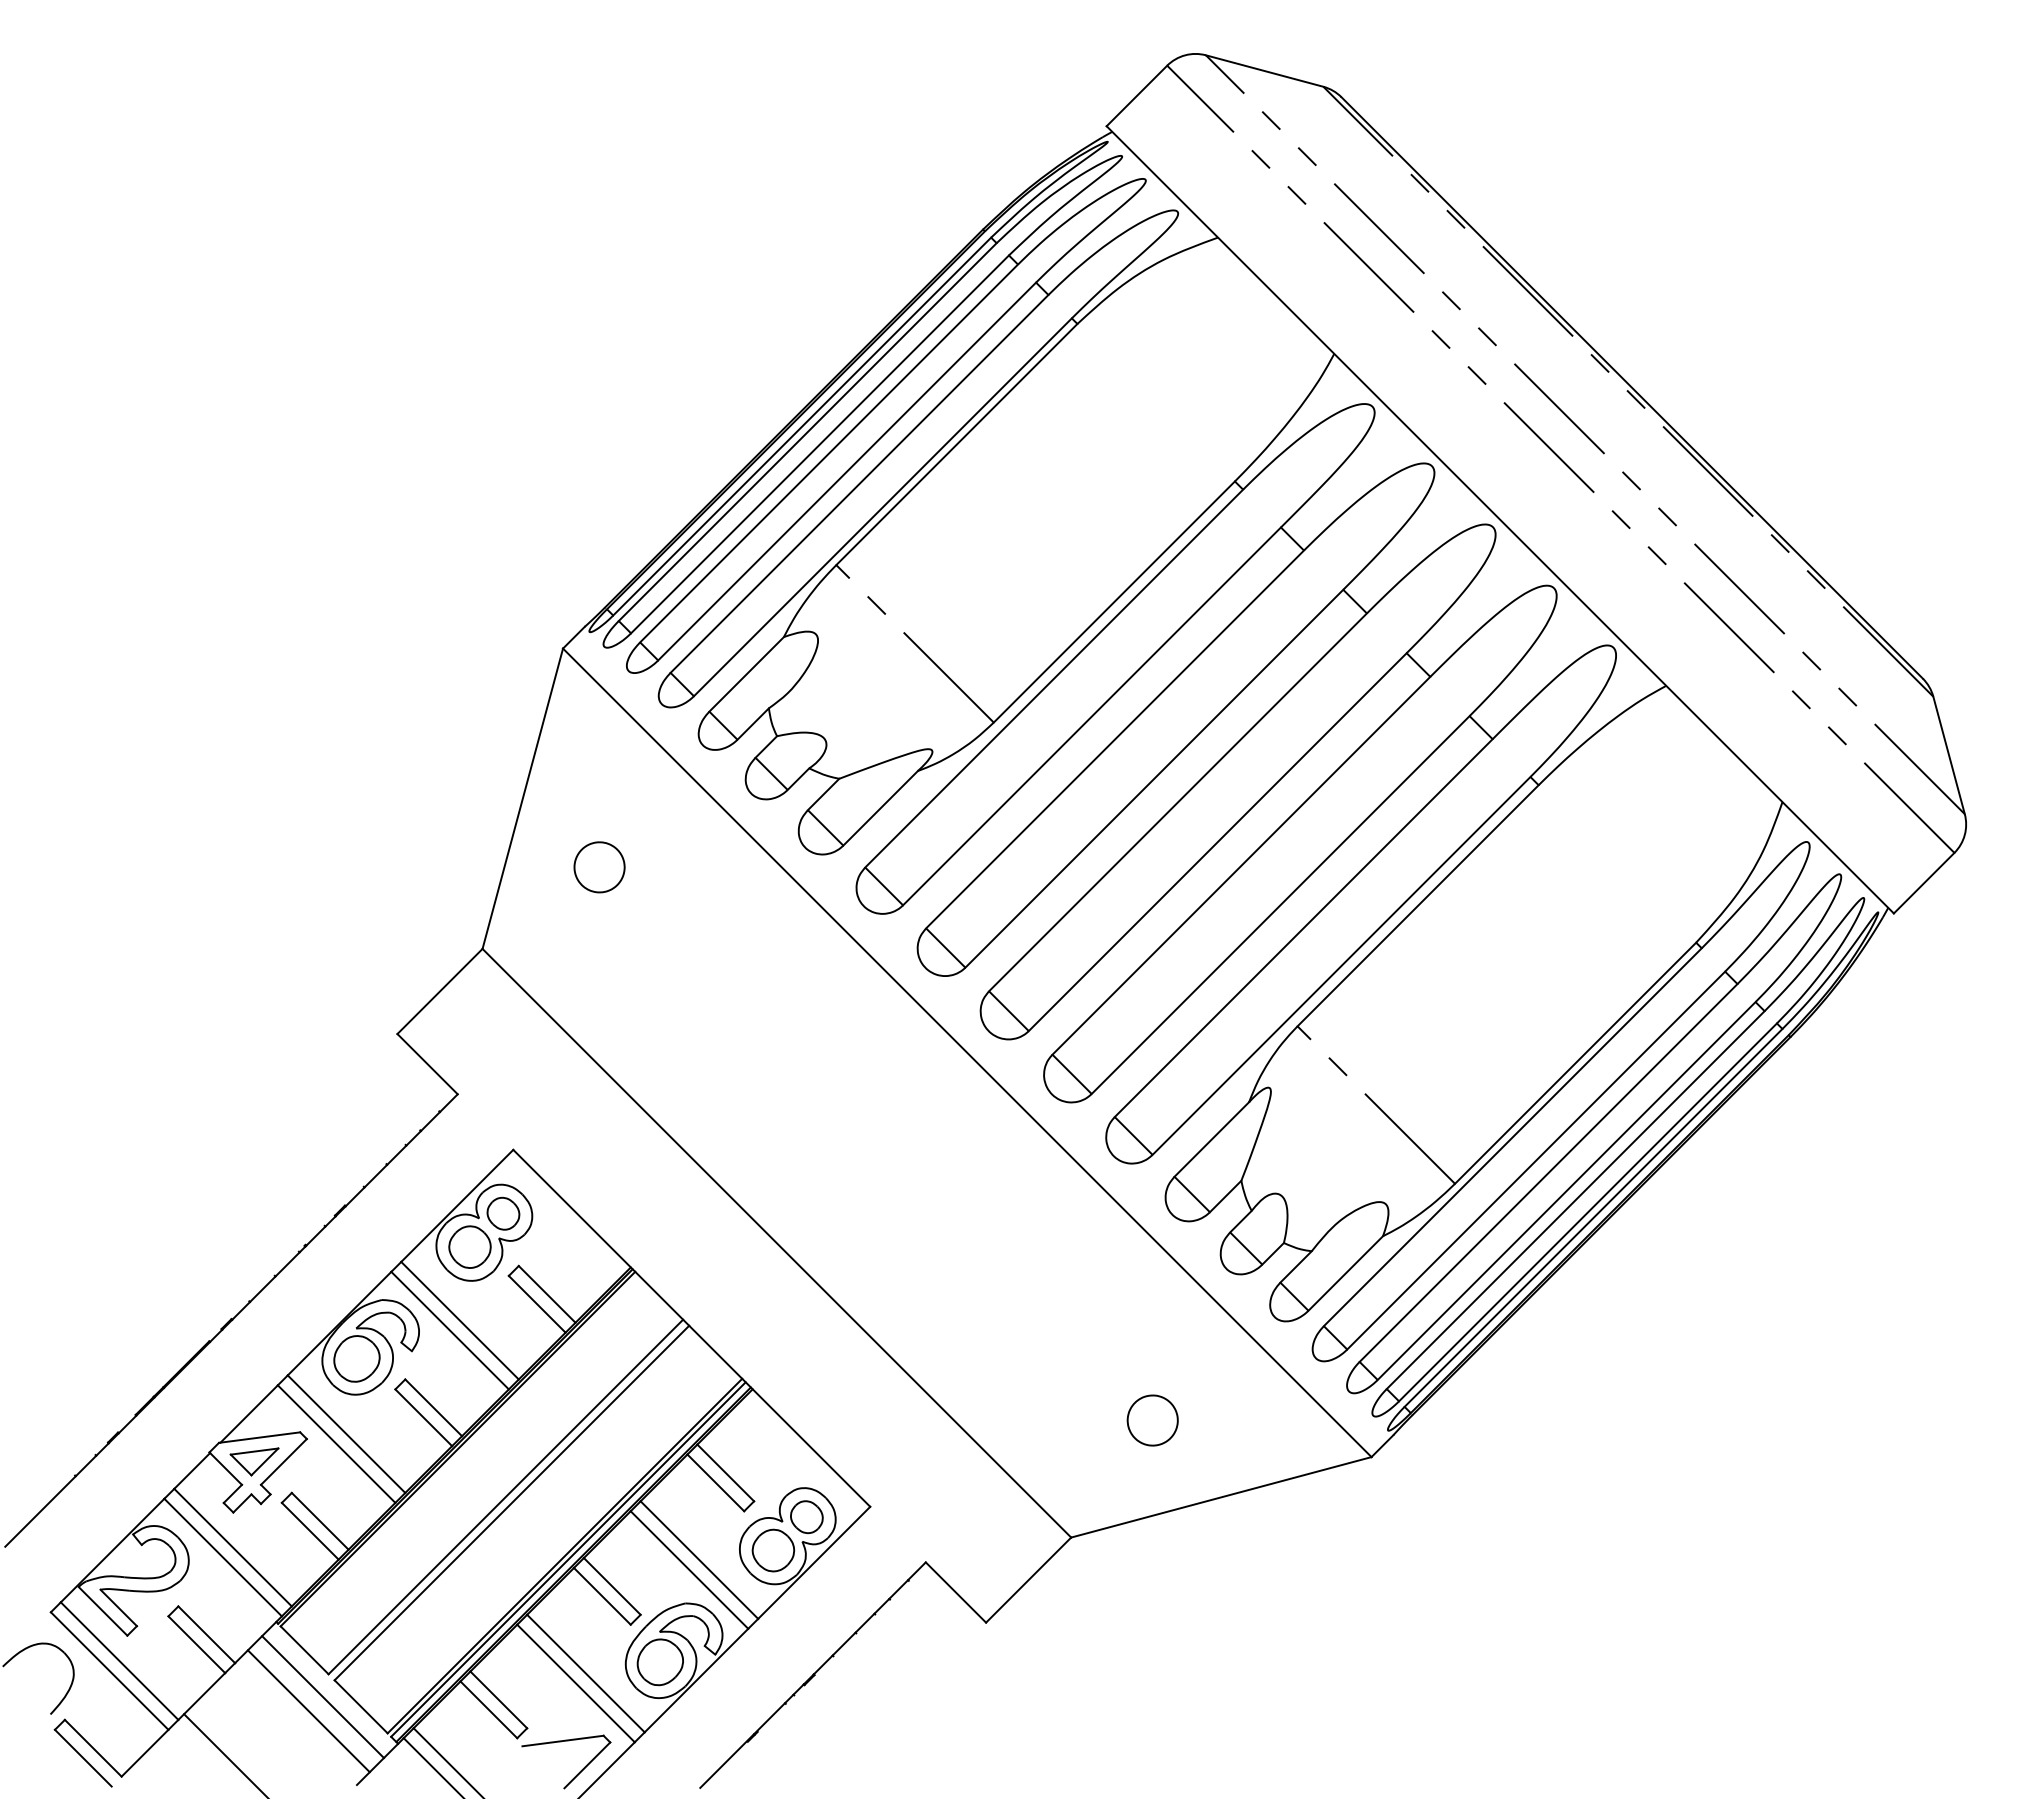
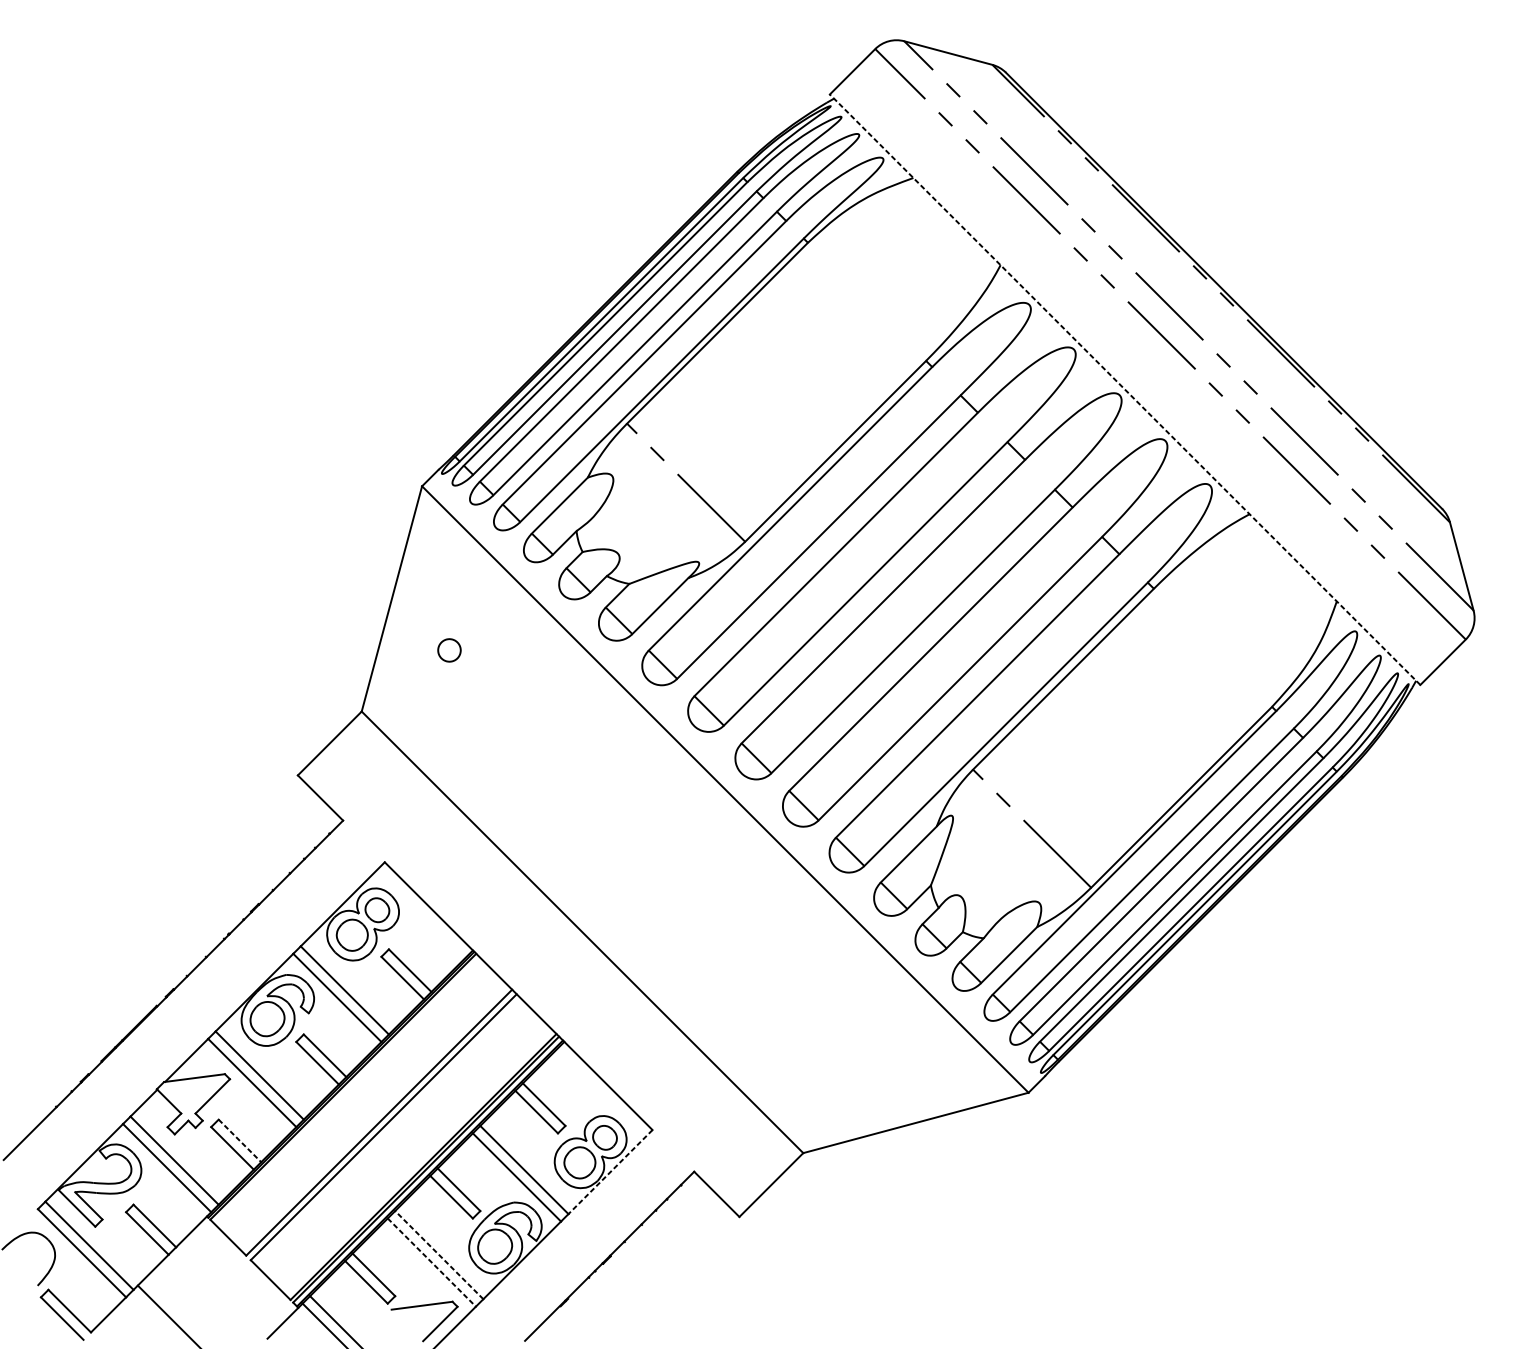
line: (1500, 519) -> (1125, 389), solid -> dashed
part: (599, 867) -> (449, 650), size x0.6
part: (1152, 1420) -> (864, 1065), removed
part: (254, 1461) -> (190, 1096), removed
line: (320, 1521) -> (240, 1141), solid -> dashed
line: (813, 1563) -> (609, 1172), solid -> dashed
line: (585, 1673) -> (438, 1255), solid -> dashed
line: (576, 1683) -> (432, 1262), solid -> dashed
line: (322, 1697) -> (241, 1273), removed
line: (308, 1711) -> (231, 1283), removed

